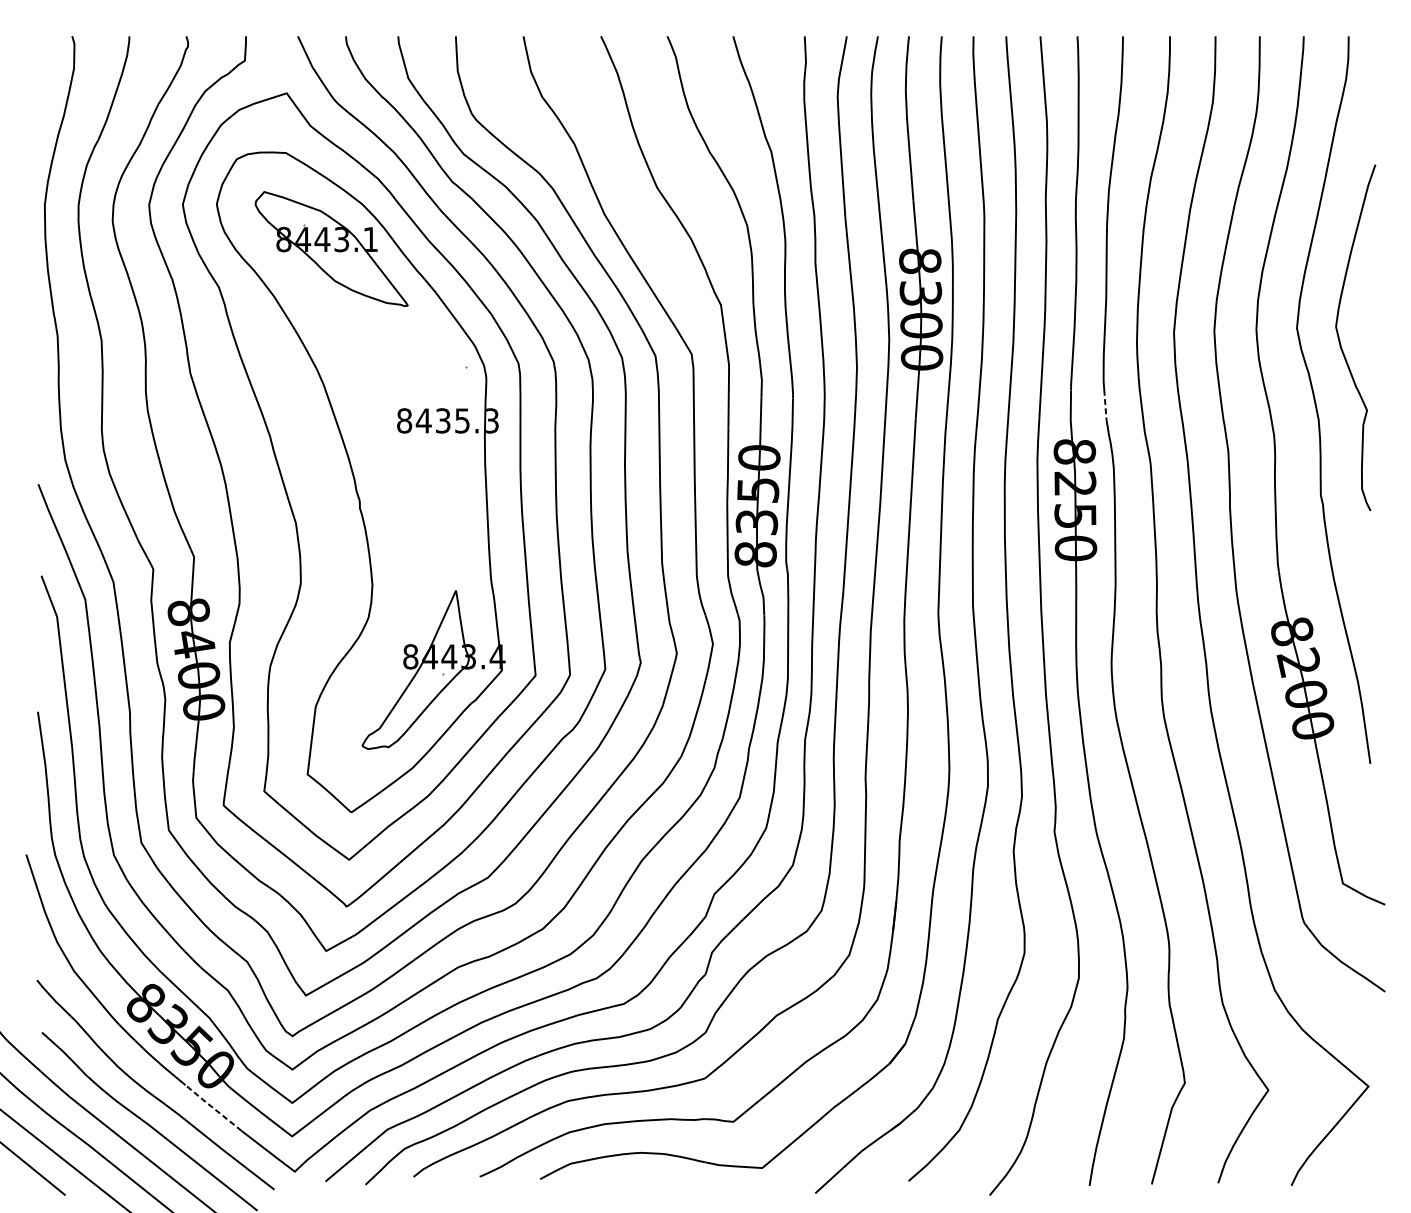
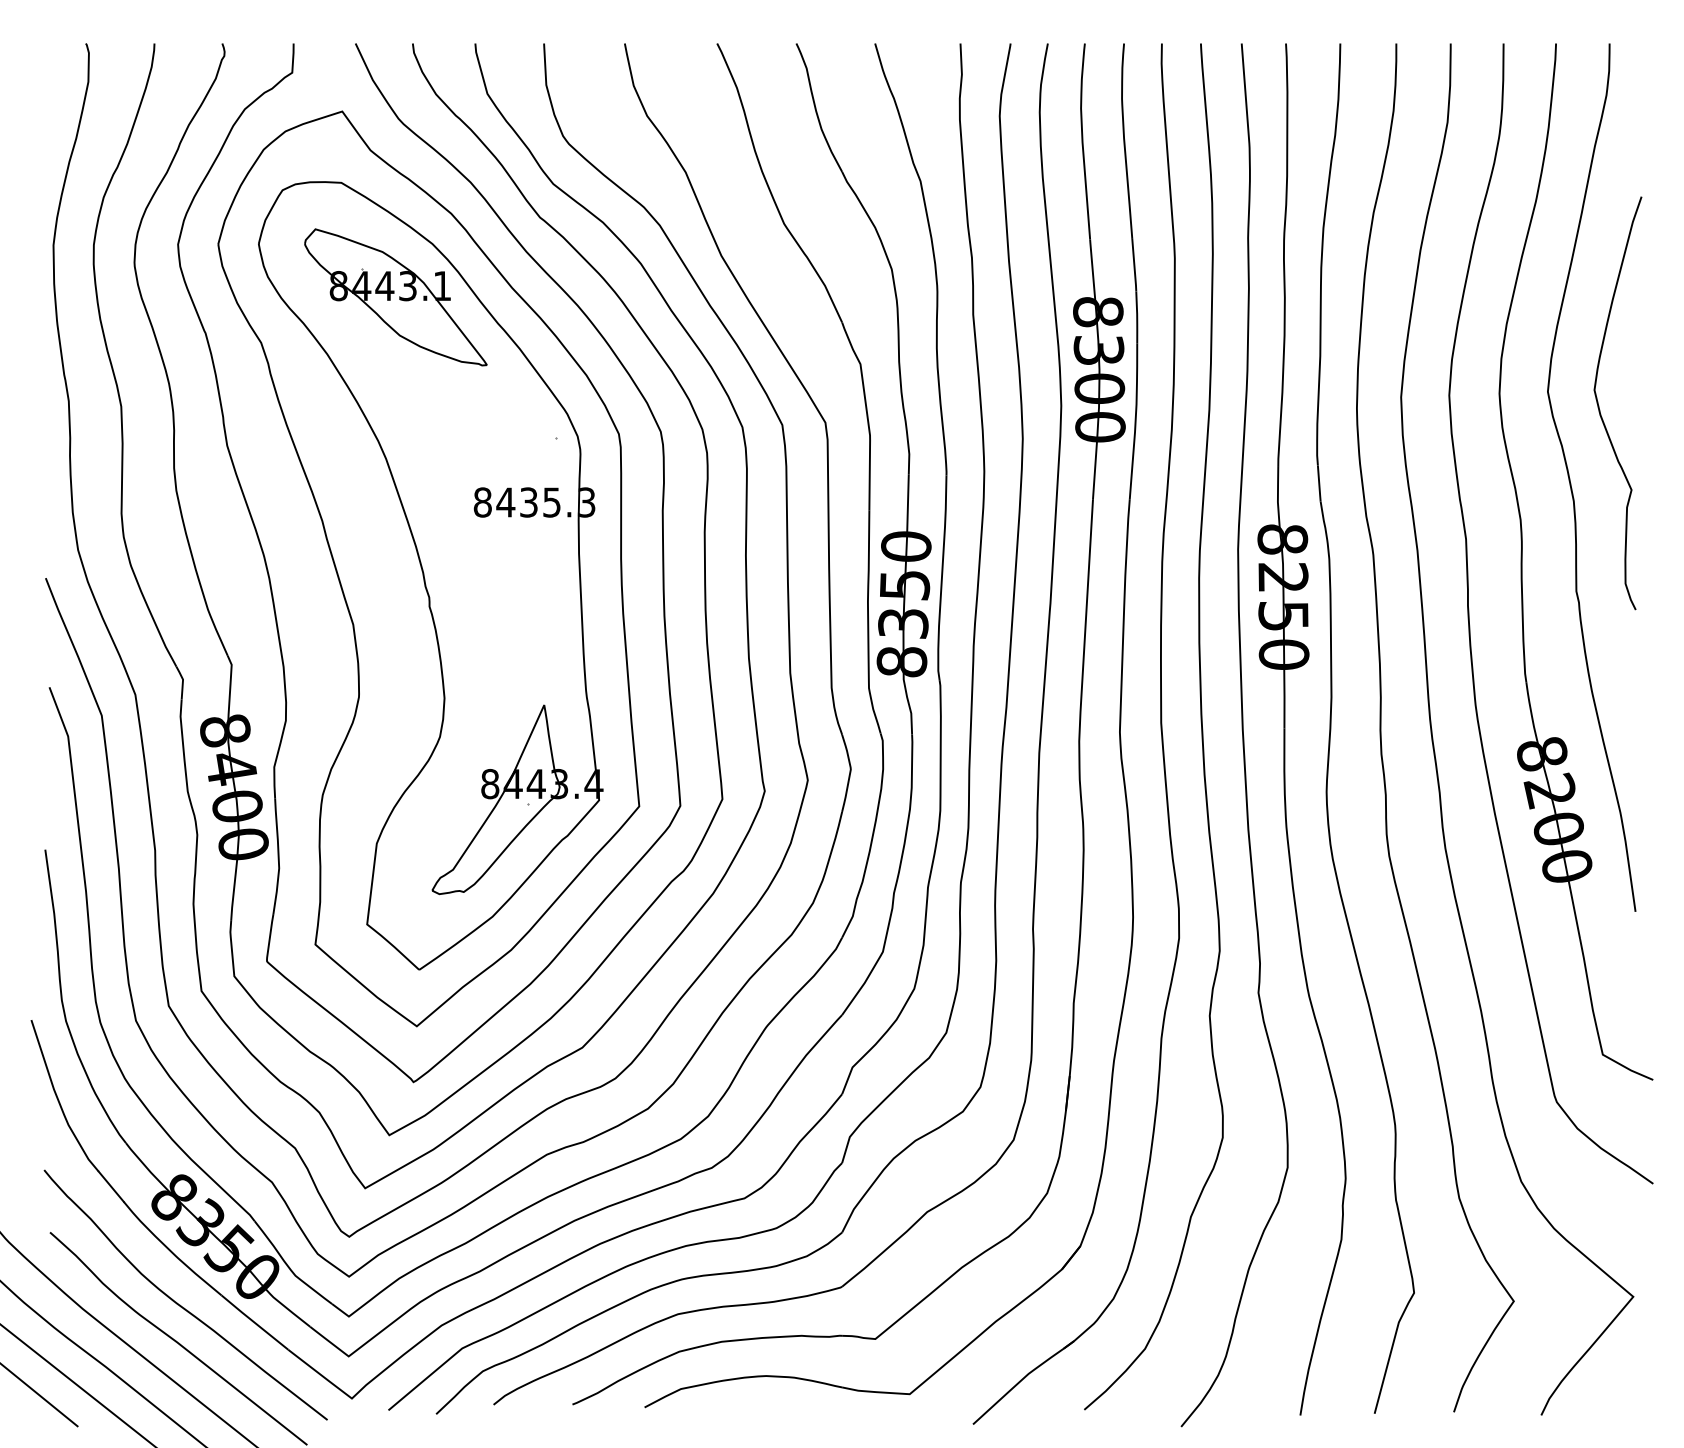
line: (1105, 406) -> (1319, 485), dashed -> solid
line: (213, 1107) -> (254, 1322), dashed -> solid

